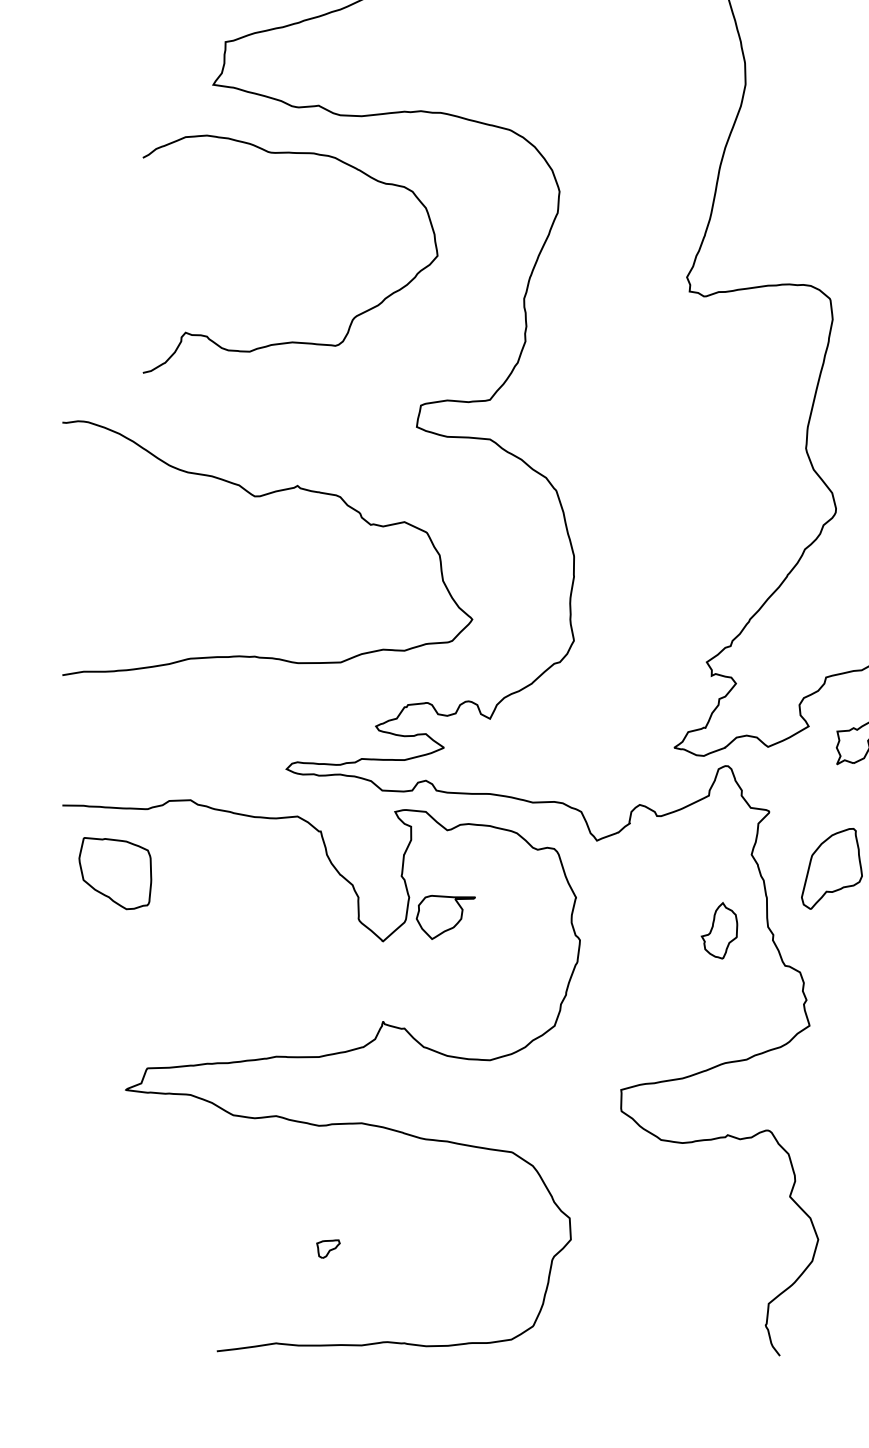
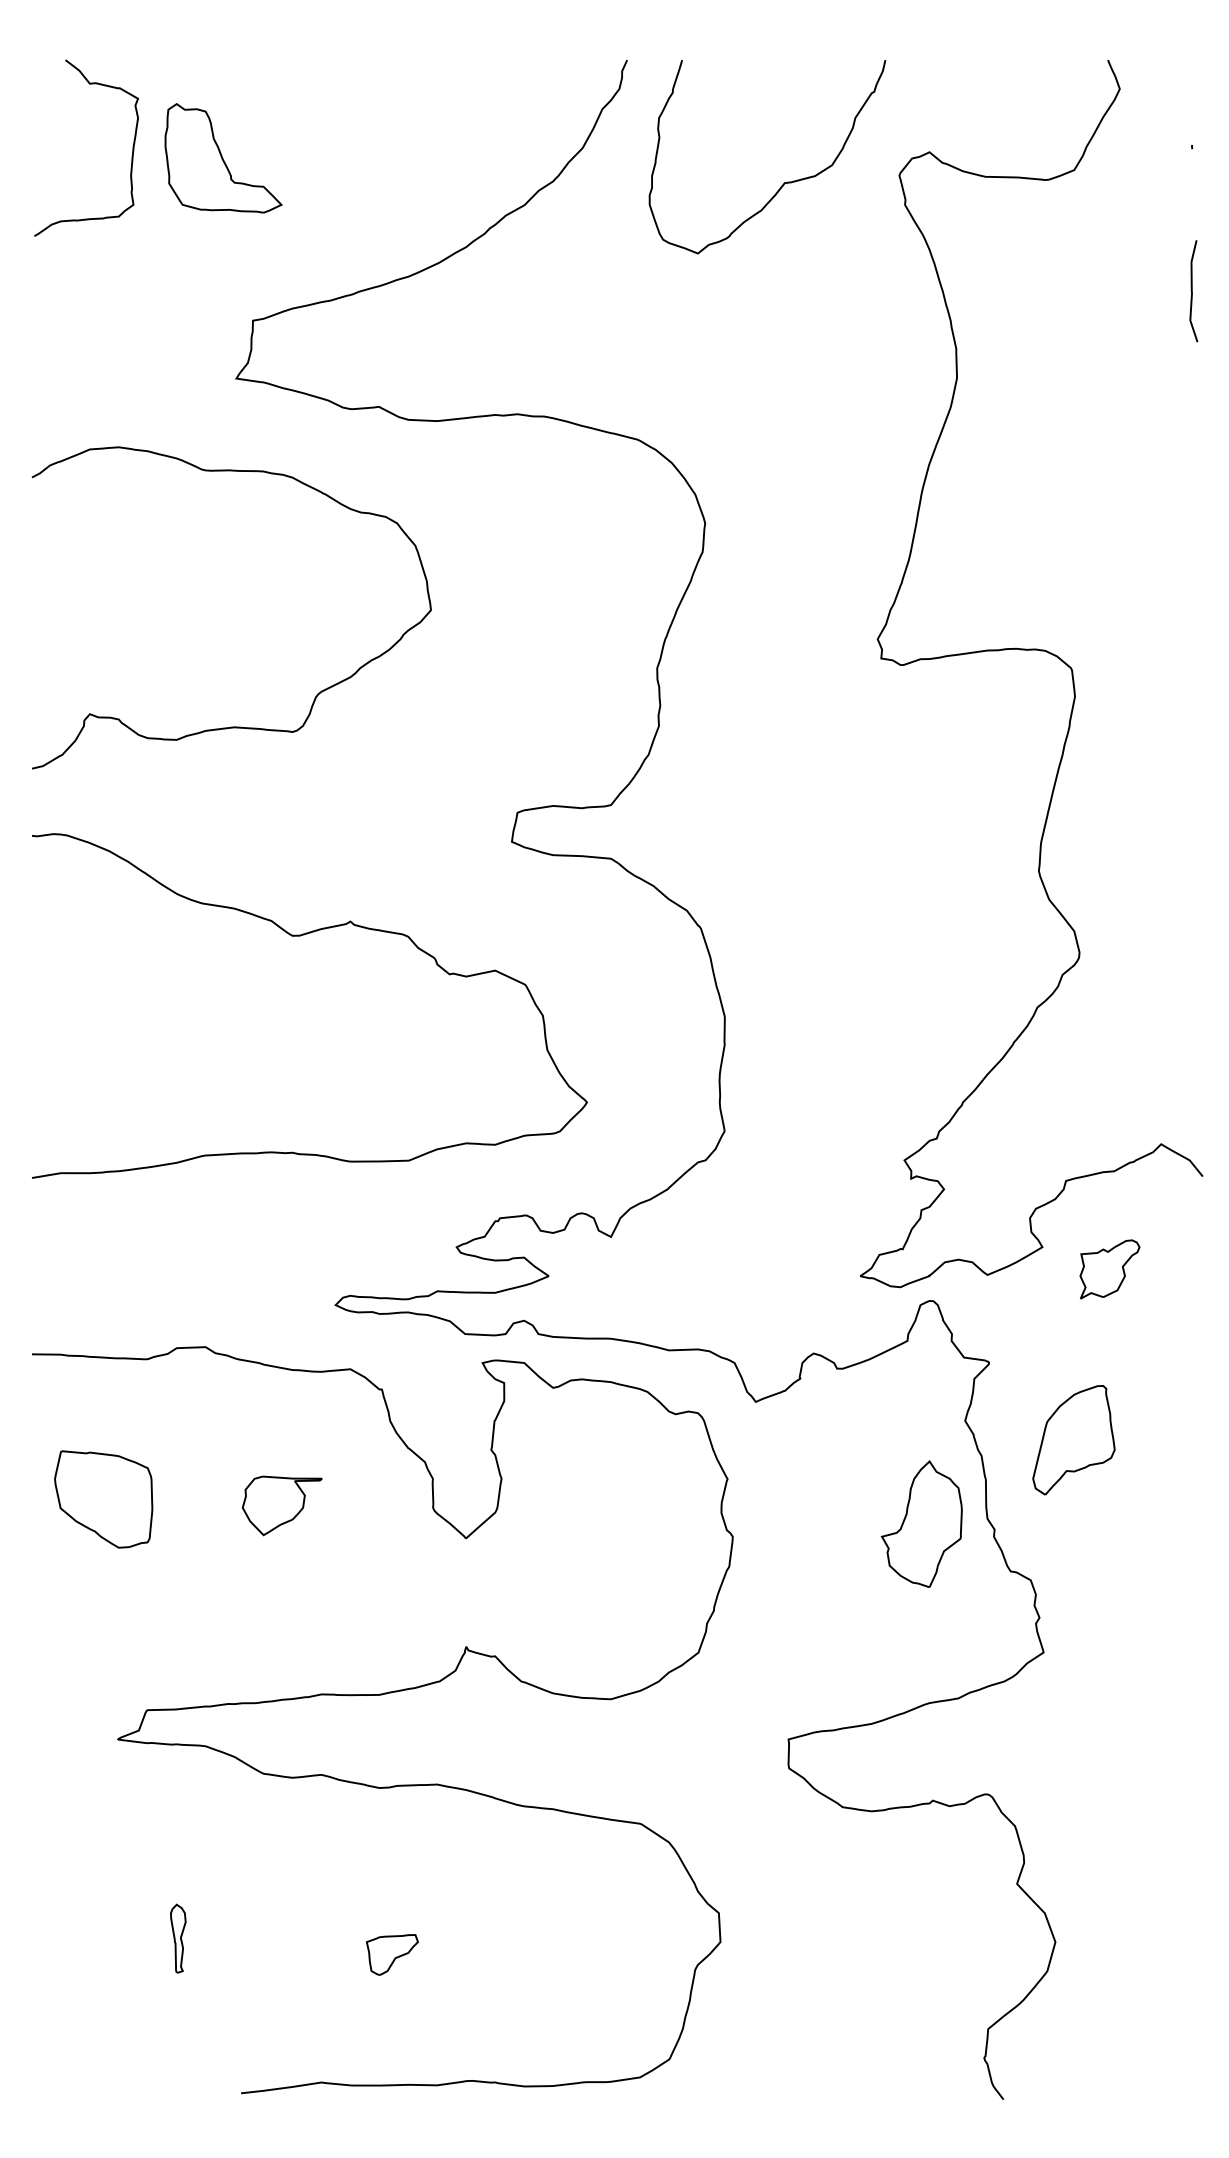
curve: (290, 341) -> (231, 726), moved
part: (115, 873) -> (103, 1499), moved
part: (445, 917) -> (281, 1505), moved
part: (719, 930) -> (921, 1523), size x1.67
part: (170, 1236) -> (178, 1938), added
part: (327, 1248) -> (391, 1954), size x1.67

